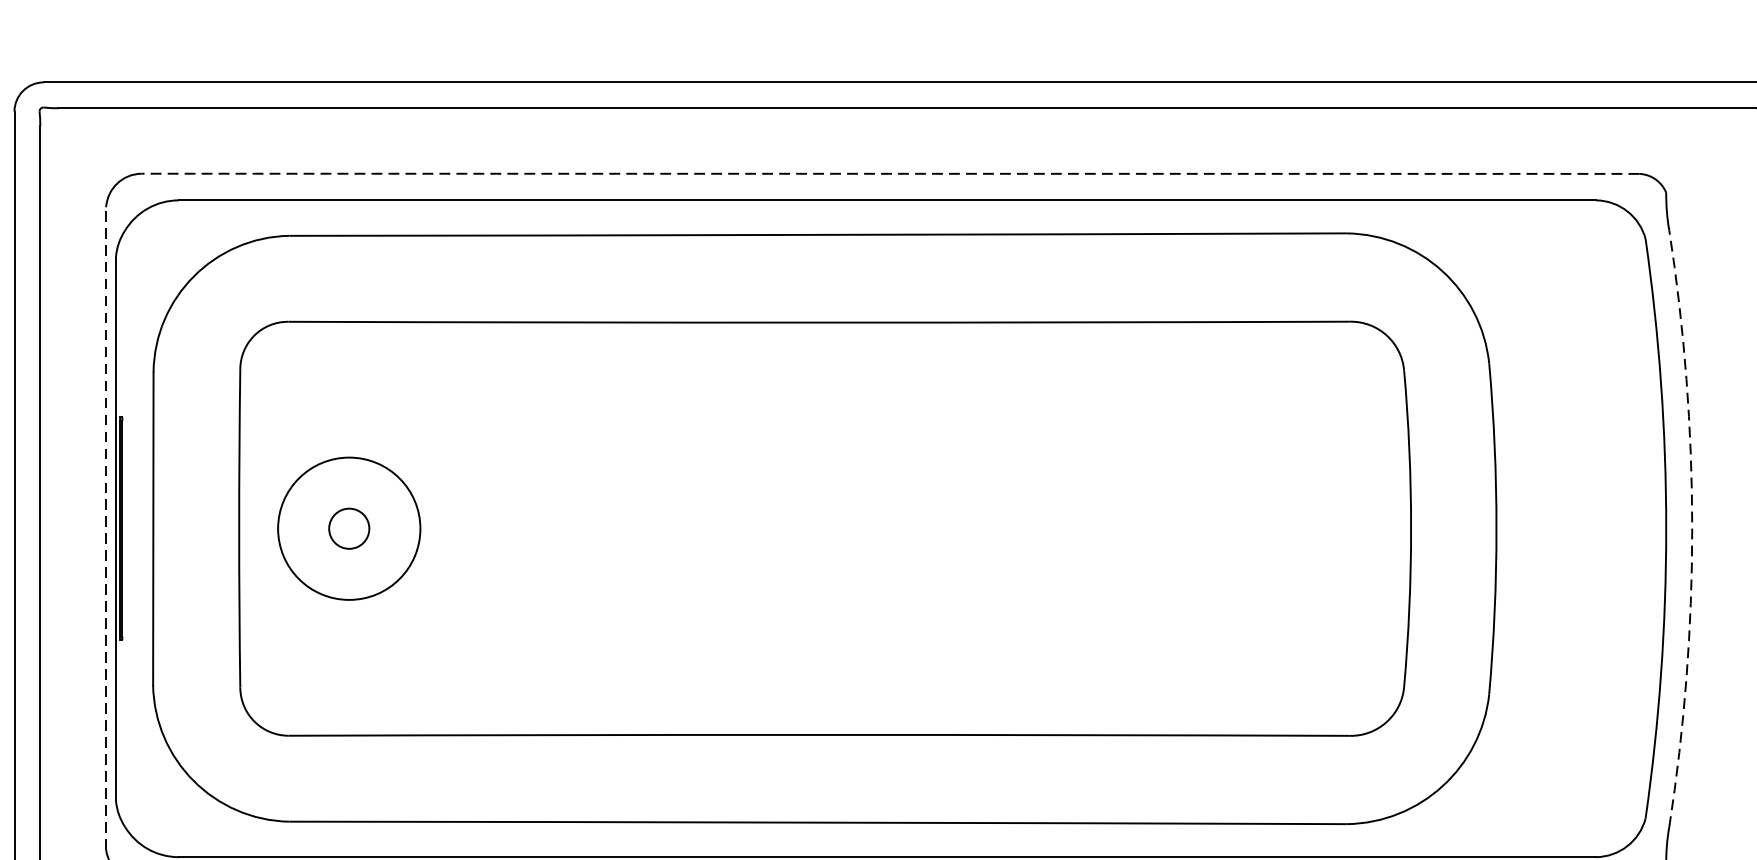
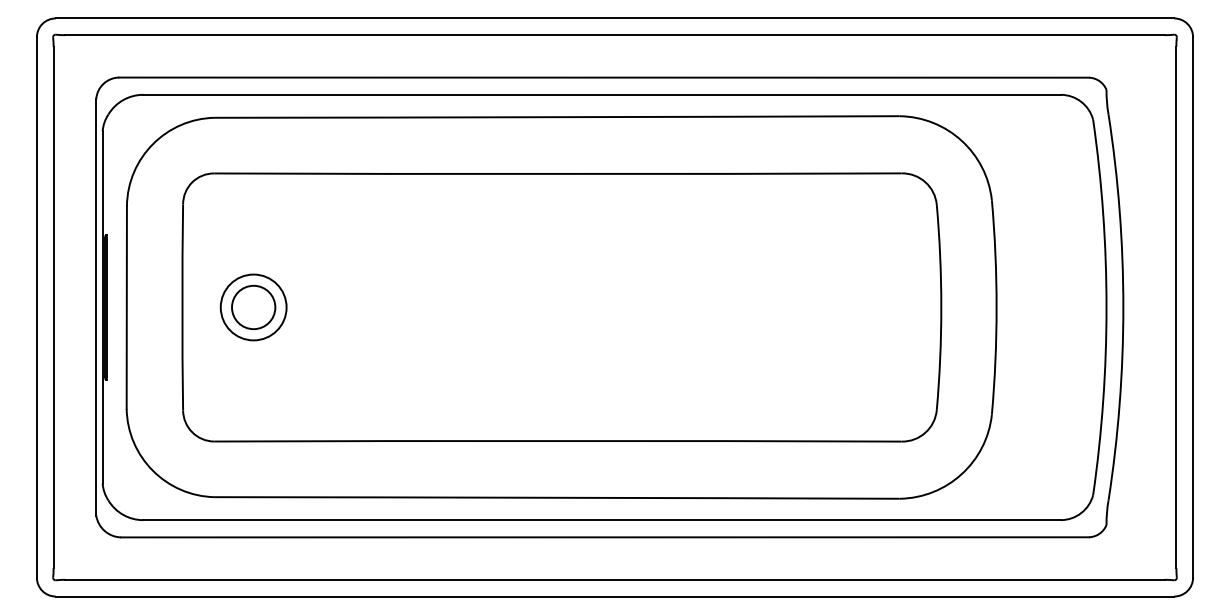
line: (890, 173) -> (604, 77), dashed -> solid
line: (106, 527) -> (96, 306), dashed -> solid
circle: (348, 528) -> (253, 307), size x0.71
circle: (348, 528) -> (253, 307), size x1.67
arc: (1692, 528) -> (1123, 307), dashed -> solid

